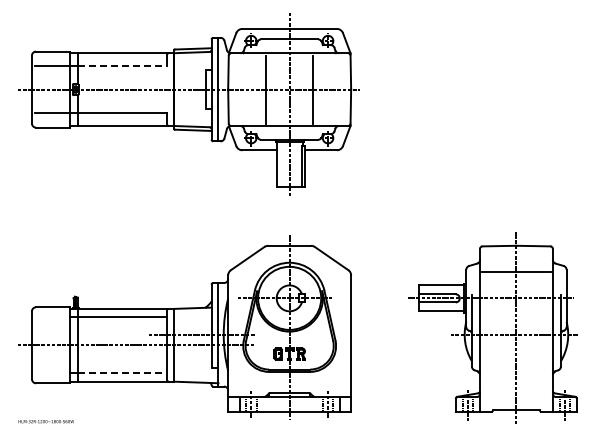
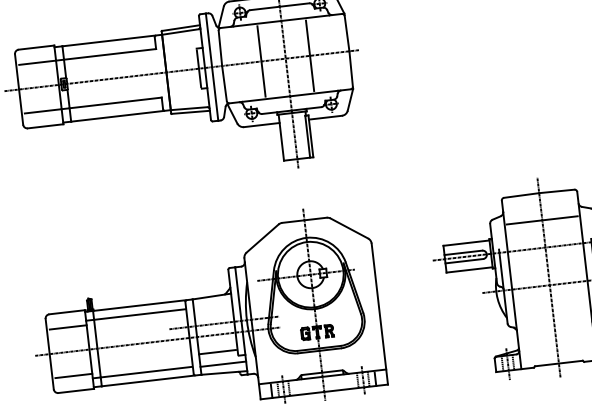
line: (123, 66) -> (111, 54), dashed -> solid
line: (52, 321) -> (68, 327), added
line: (191, 361) -> (216, 351), added
line: (52, 368) -> (73, 375), added
line: (122, 373) -> (146, 372), dashed -> solid
line: (196, 374) -> (223, 364), added

